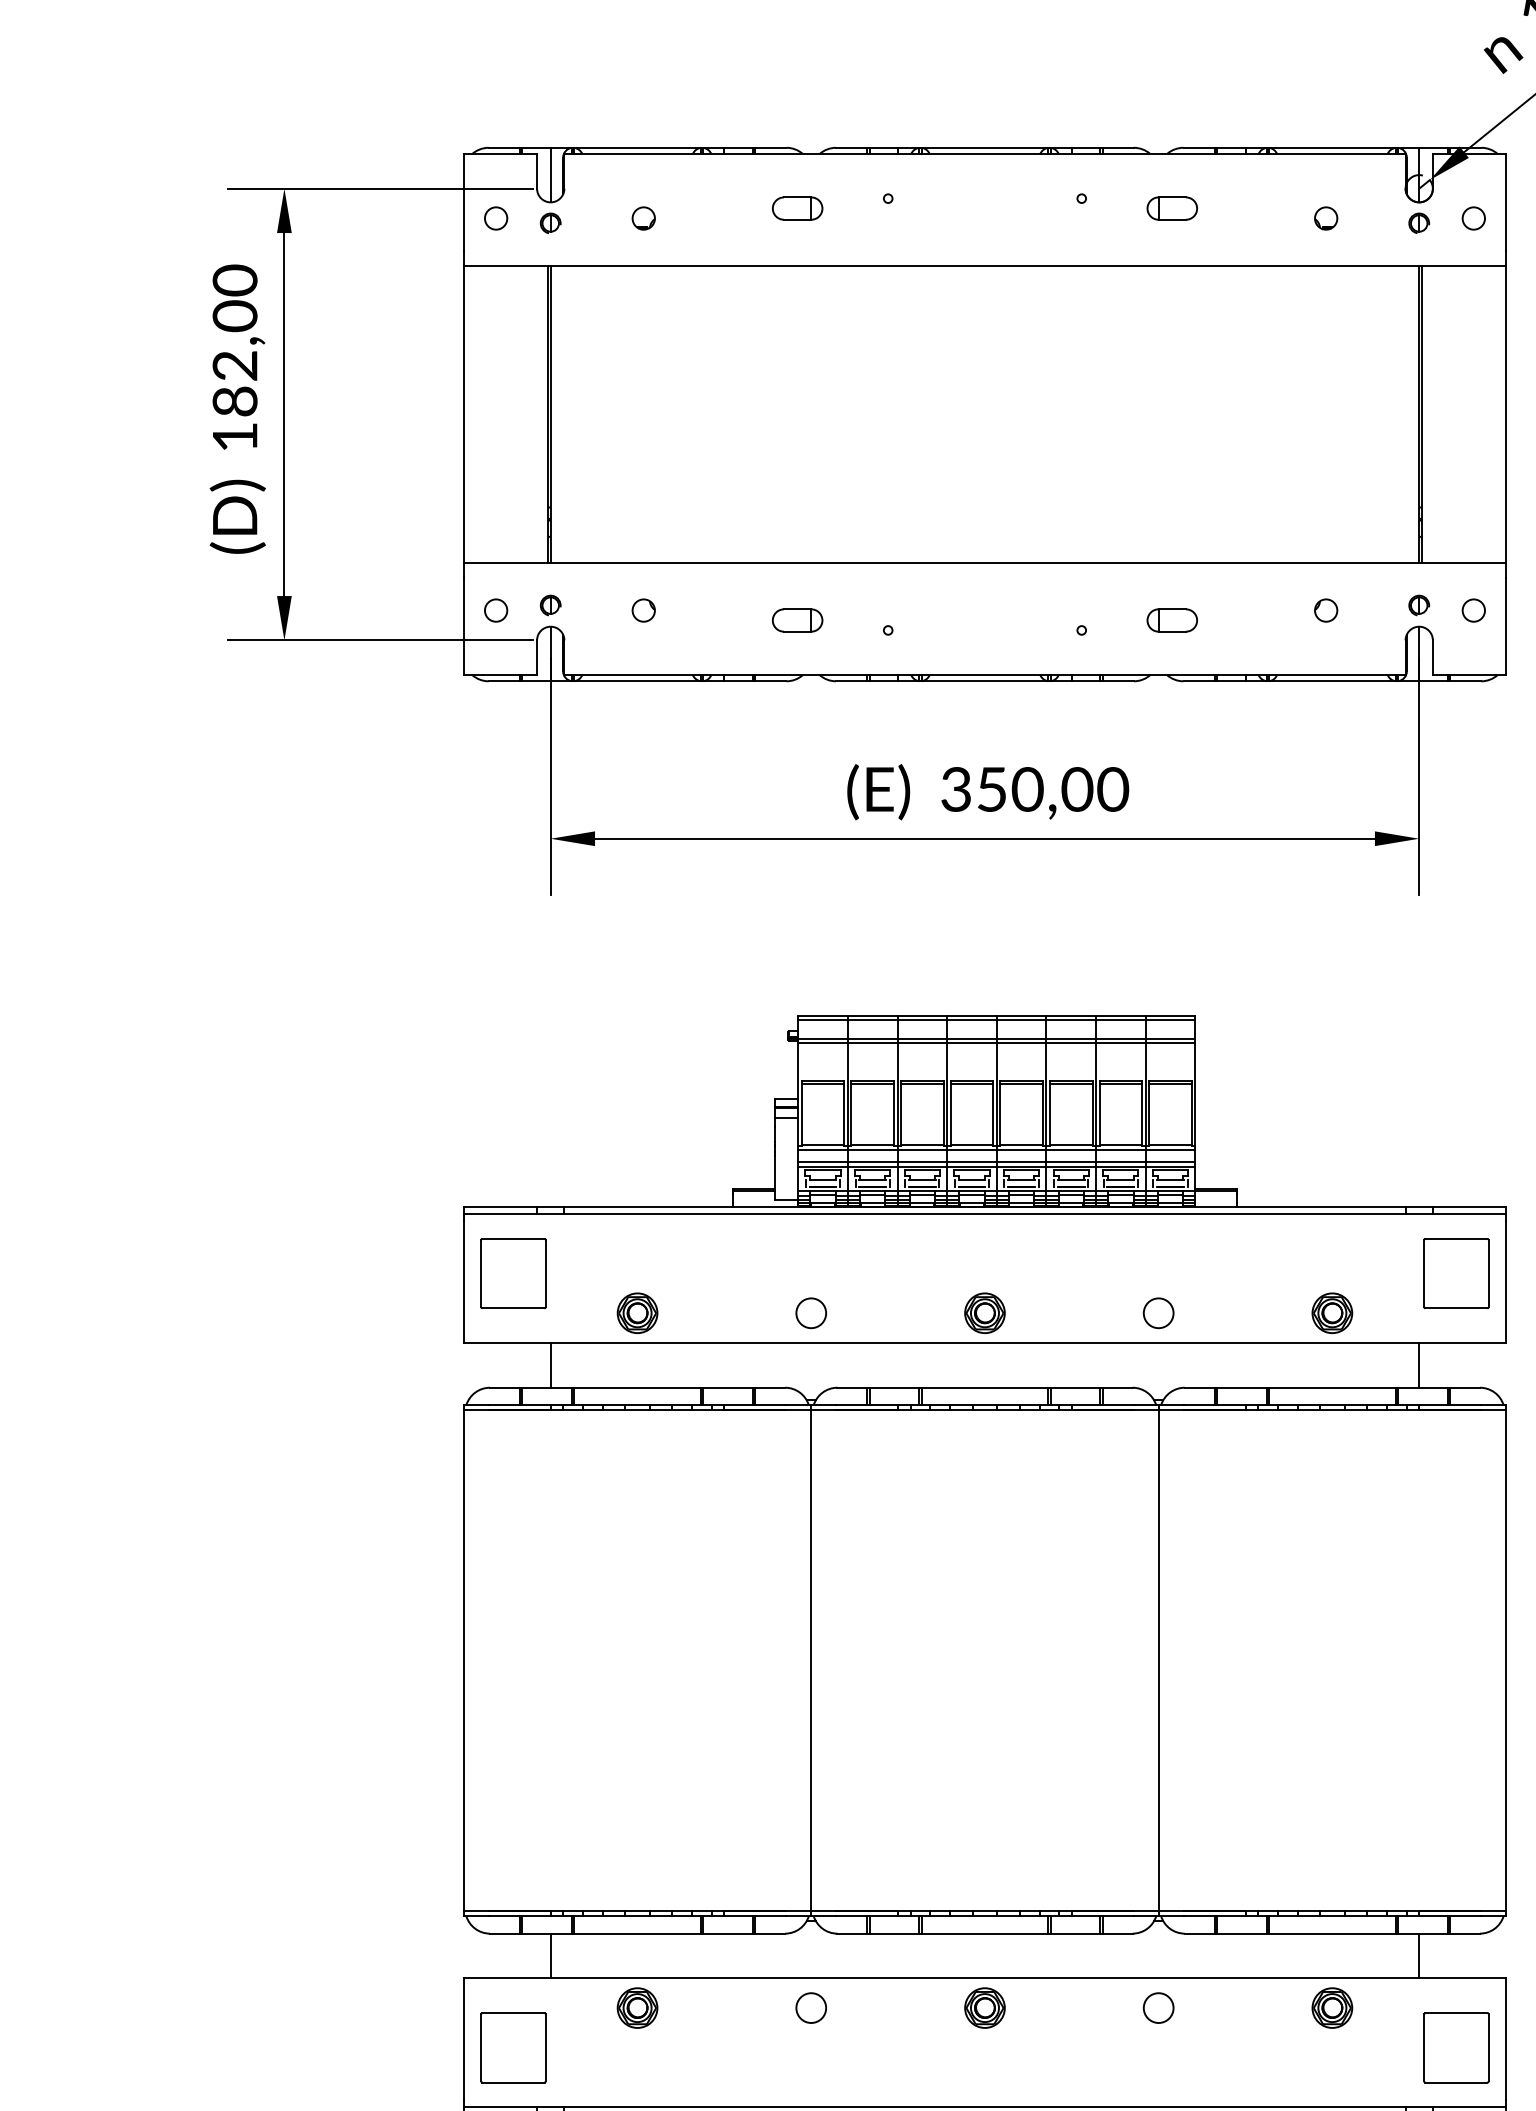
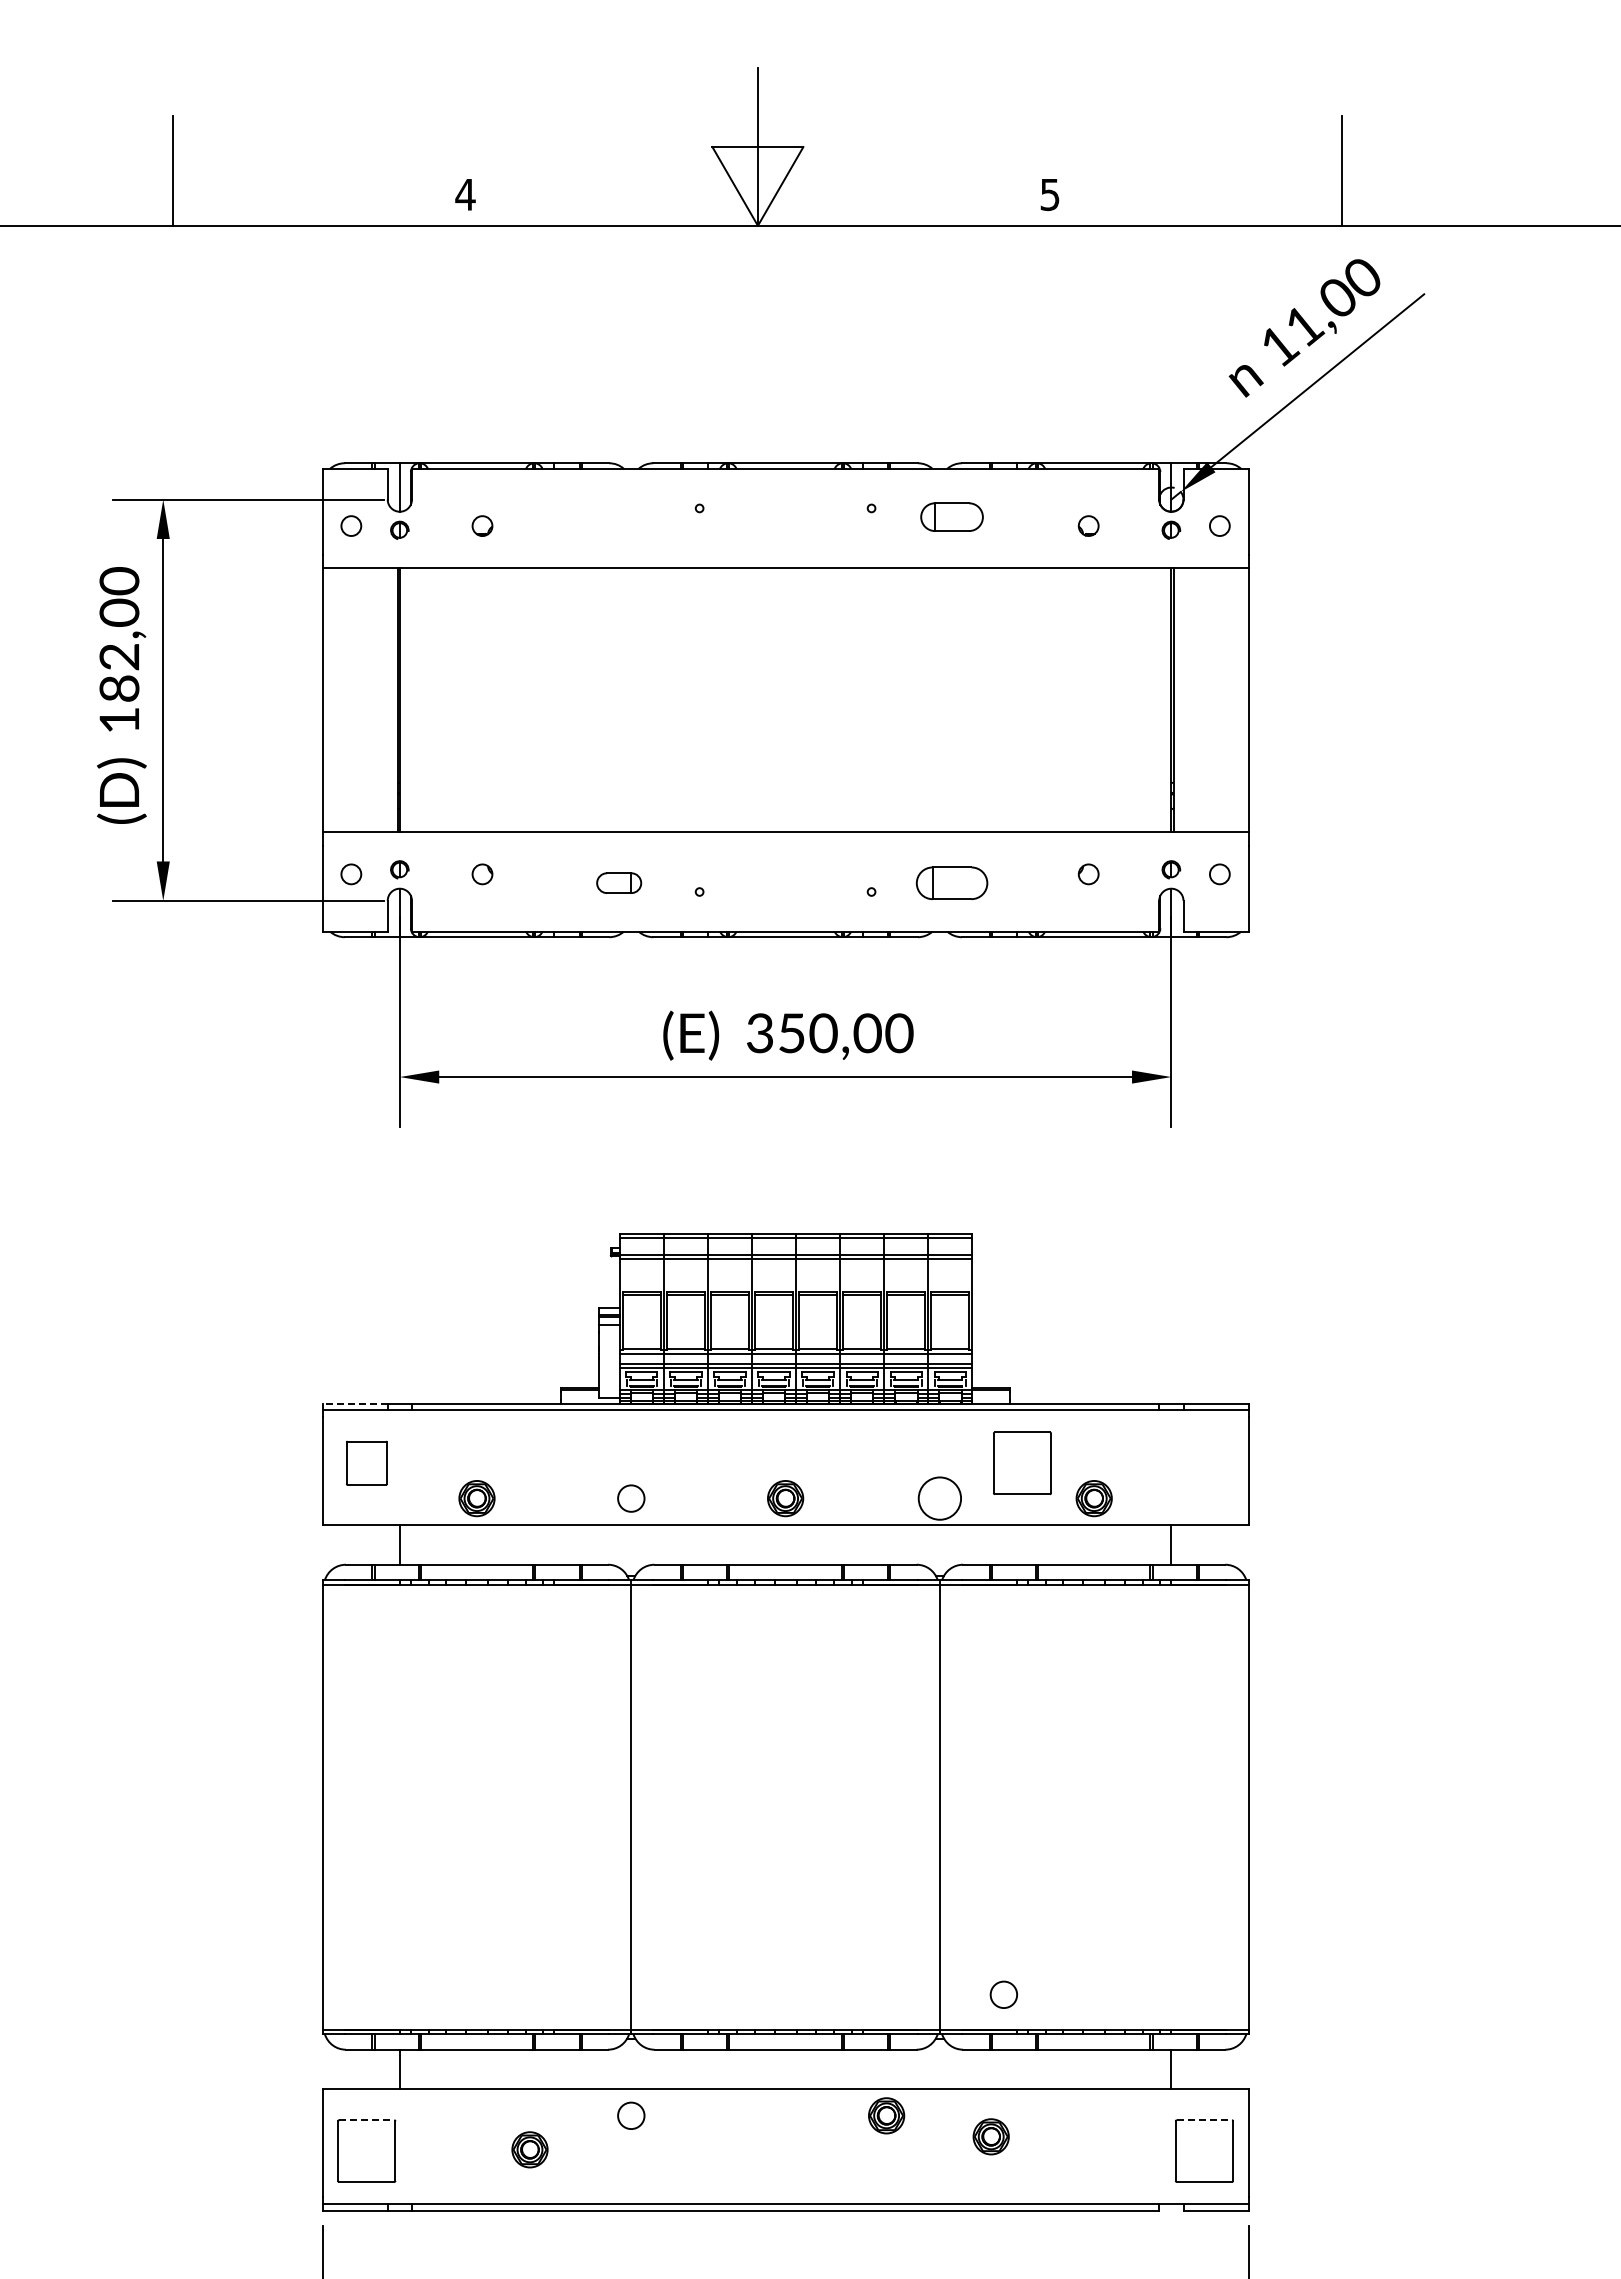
part: (797, 208) -> (619, 517), removed
part: (1171, 208) -> (951, 517), size x1.4
part: (1171, 619) -> (951, 882), size x1.6
line: (500, 1206) -> (355, 1403), solid -> dashed
part: (513, 1272) -> (366, 1462), size x0.7
part: (1456, 1272) -> (1022, 1462), moved
circle: (1158, 1313) -> (939, 1498), size x1.6
part: (637, 2007) -> (529, 2149), moved
part: (984, 2007) -> (886, 2115), moved
circle: (1158, 2007) -> (1003, 1994), moved
part: (1331, 2007) -> (990, 2136), moved
line: (513, 2013) -> (366, 2120), solid -> dashed
line: (1456, 2013) -> (1204, 2120), solid -> dashed

